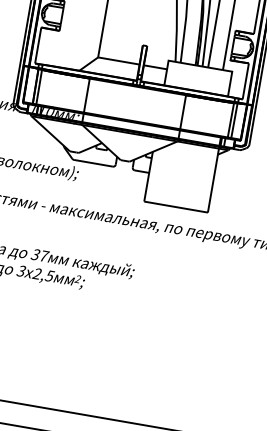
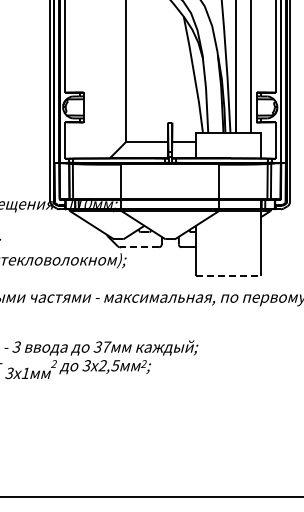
line: (92, 163) -> (138, 247), solid -> dashed
line: (176, 207) -> (228, 276), solid -> dashed

